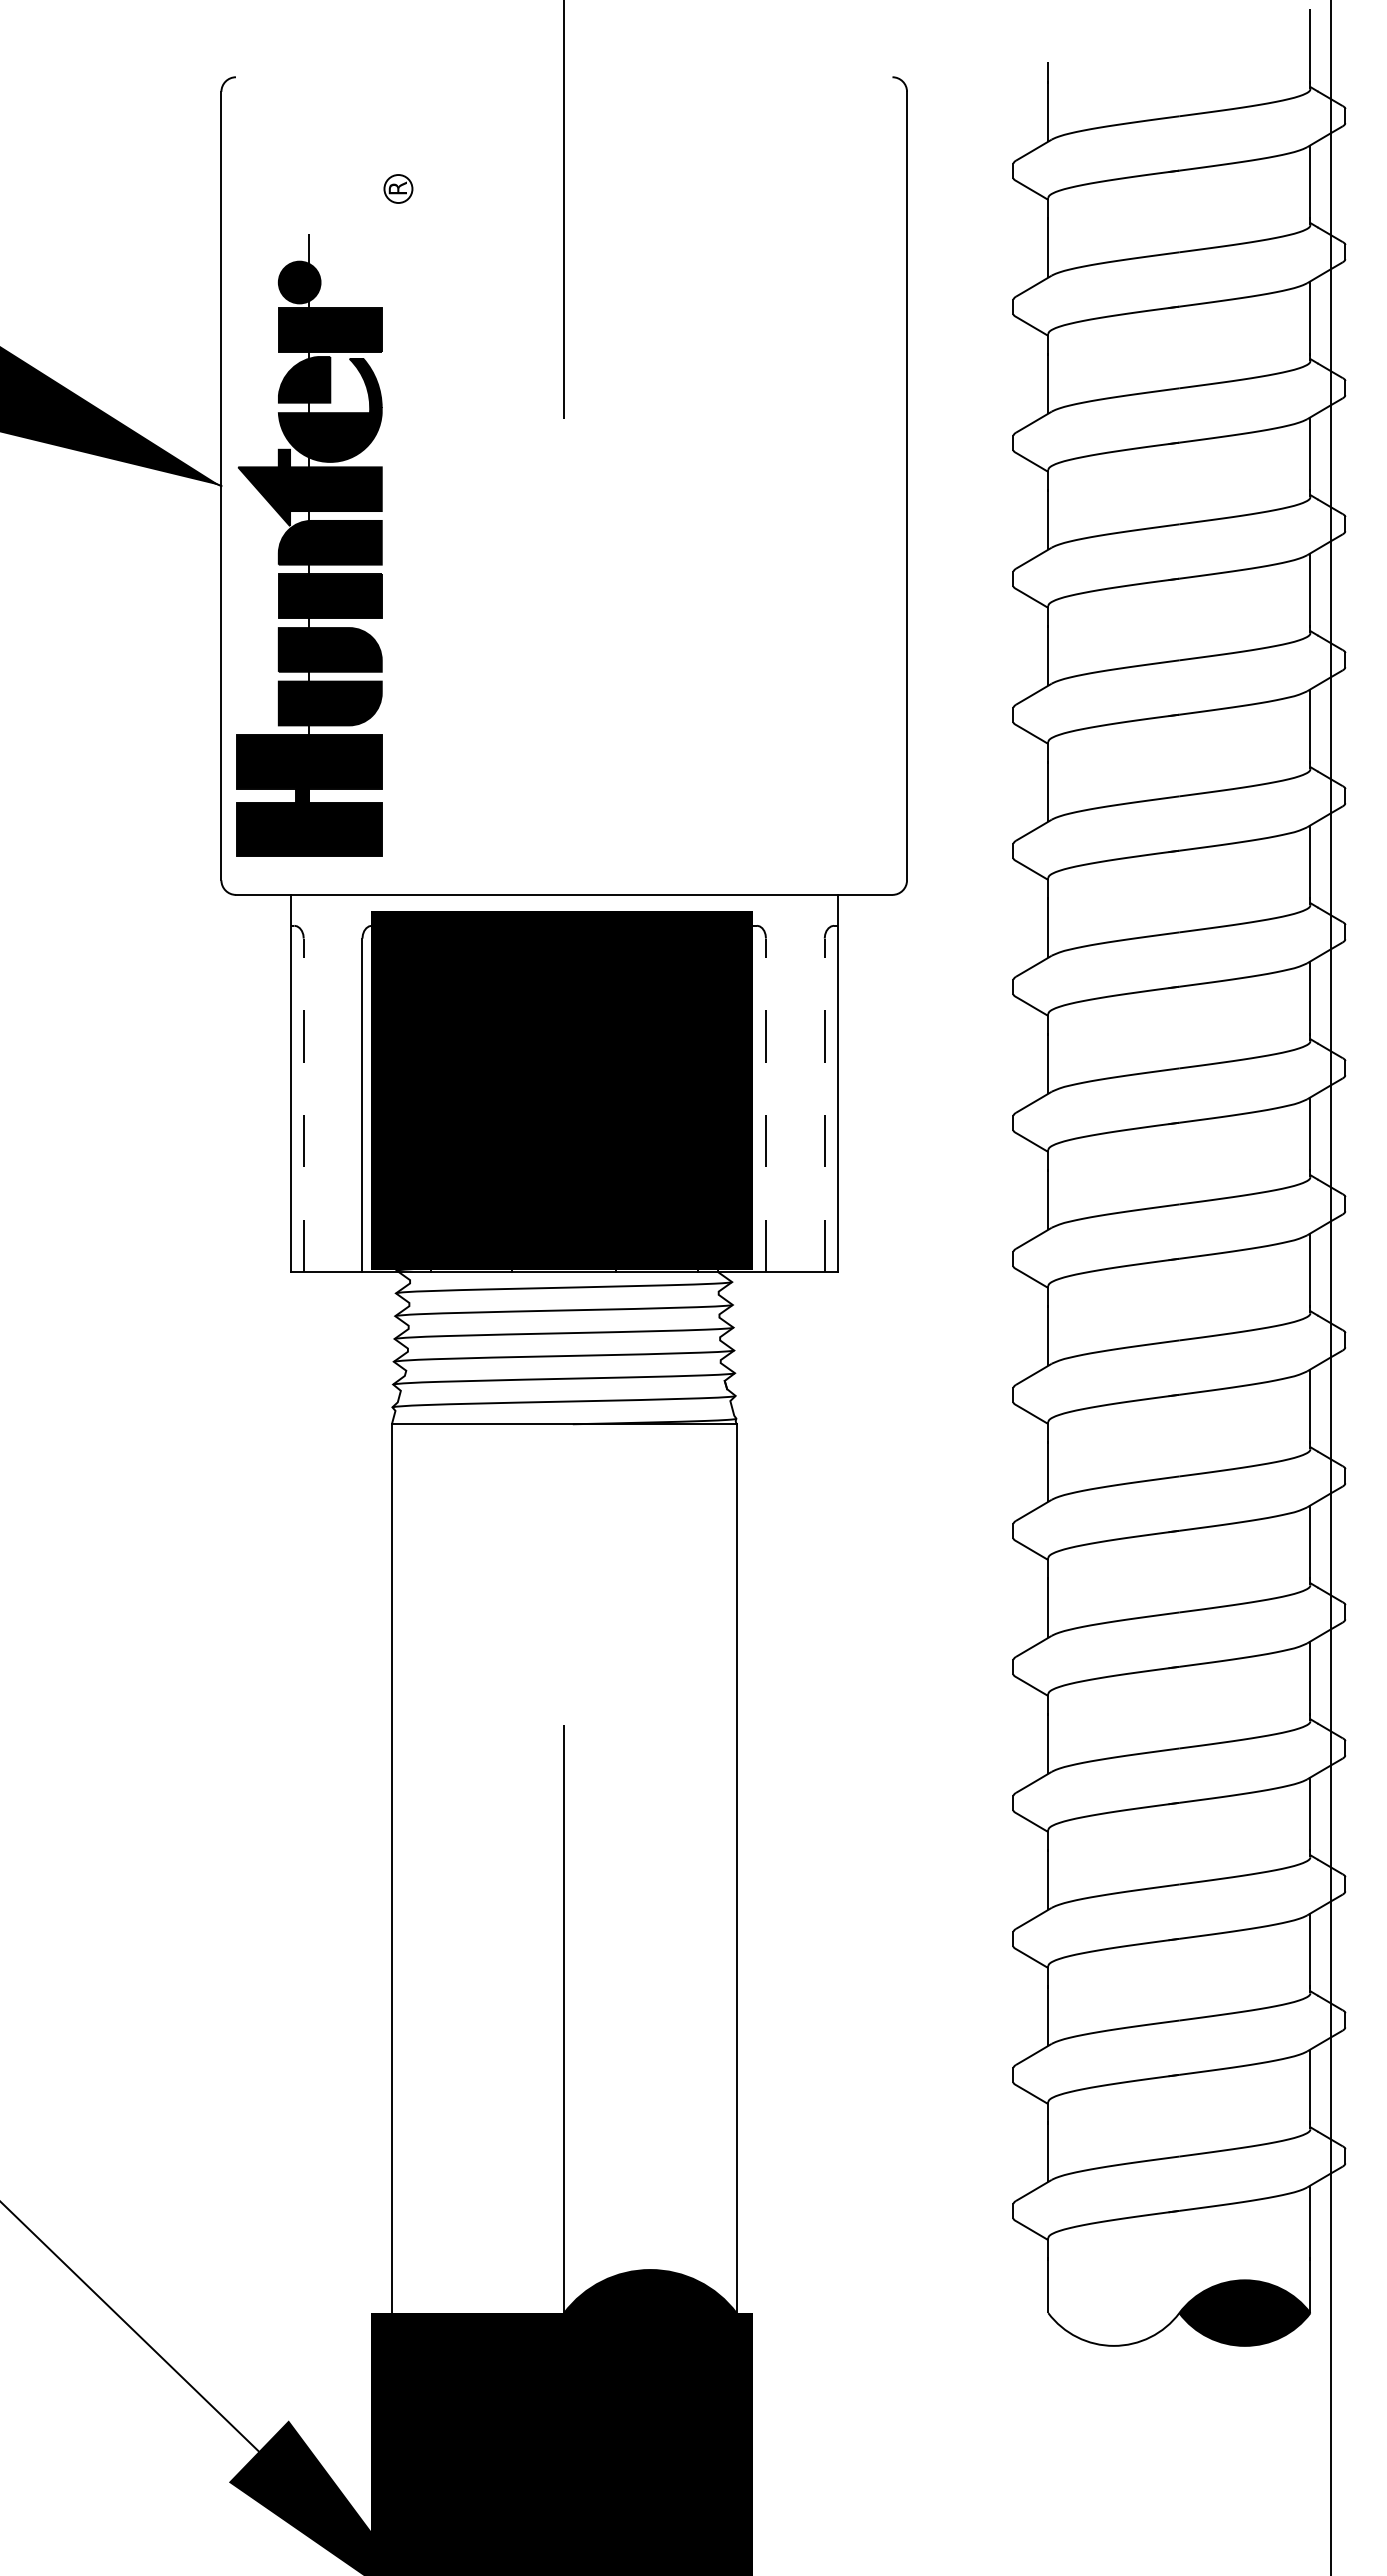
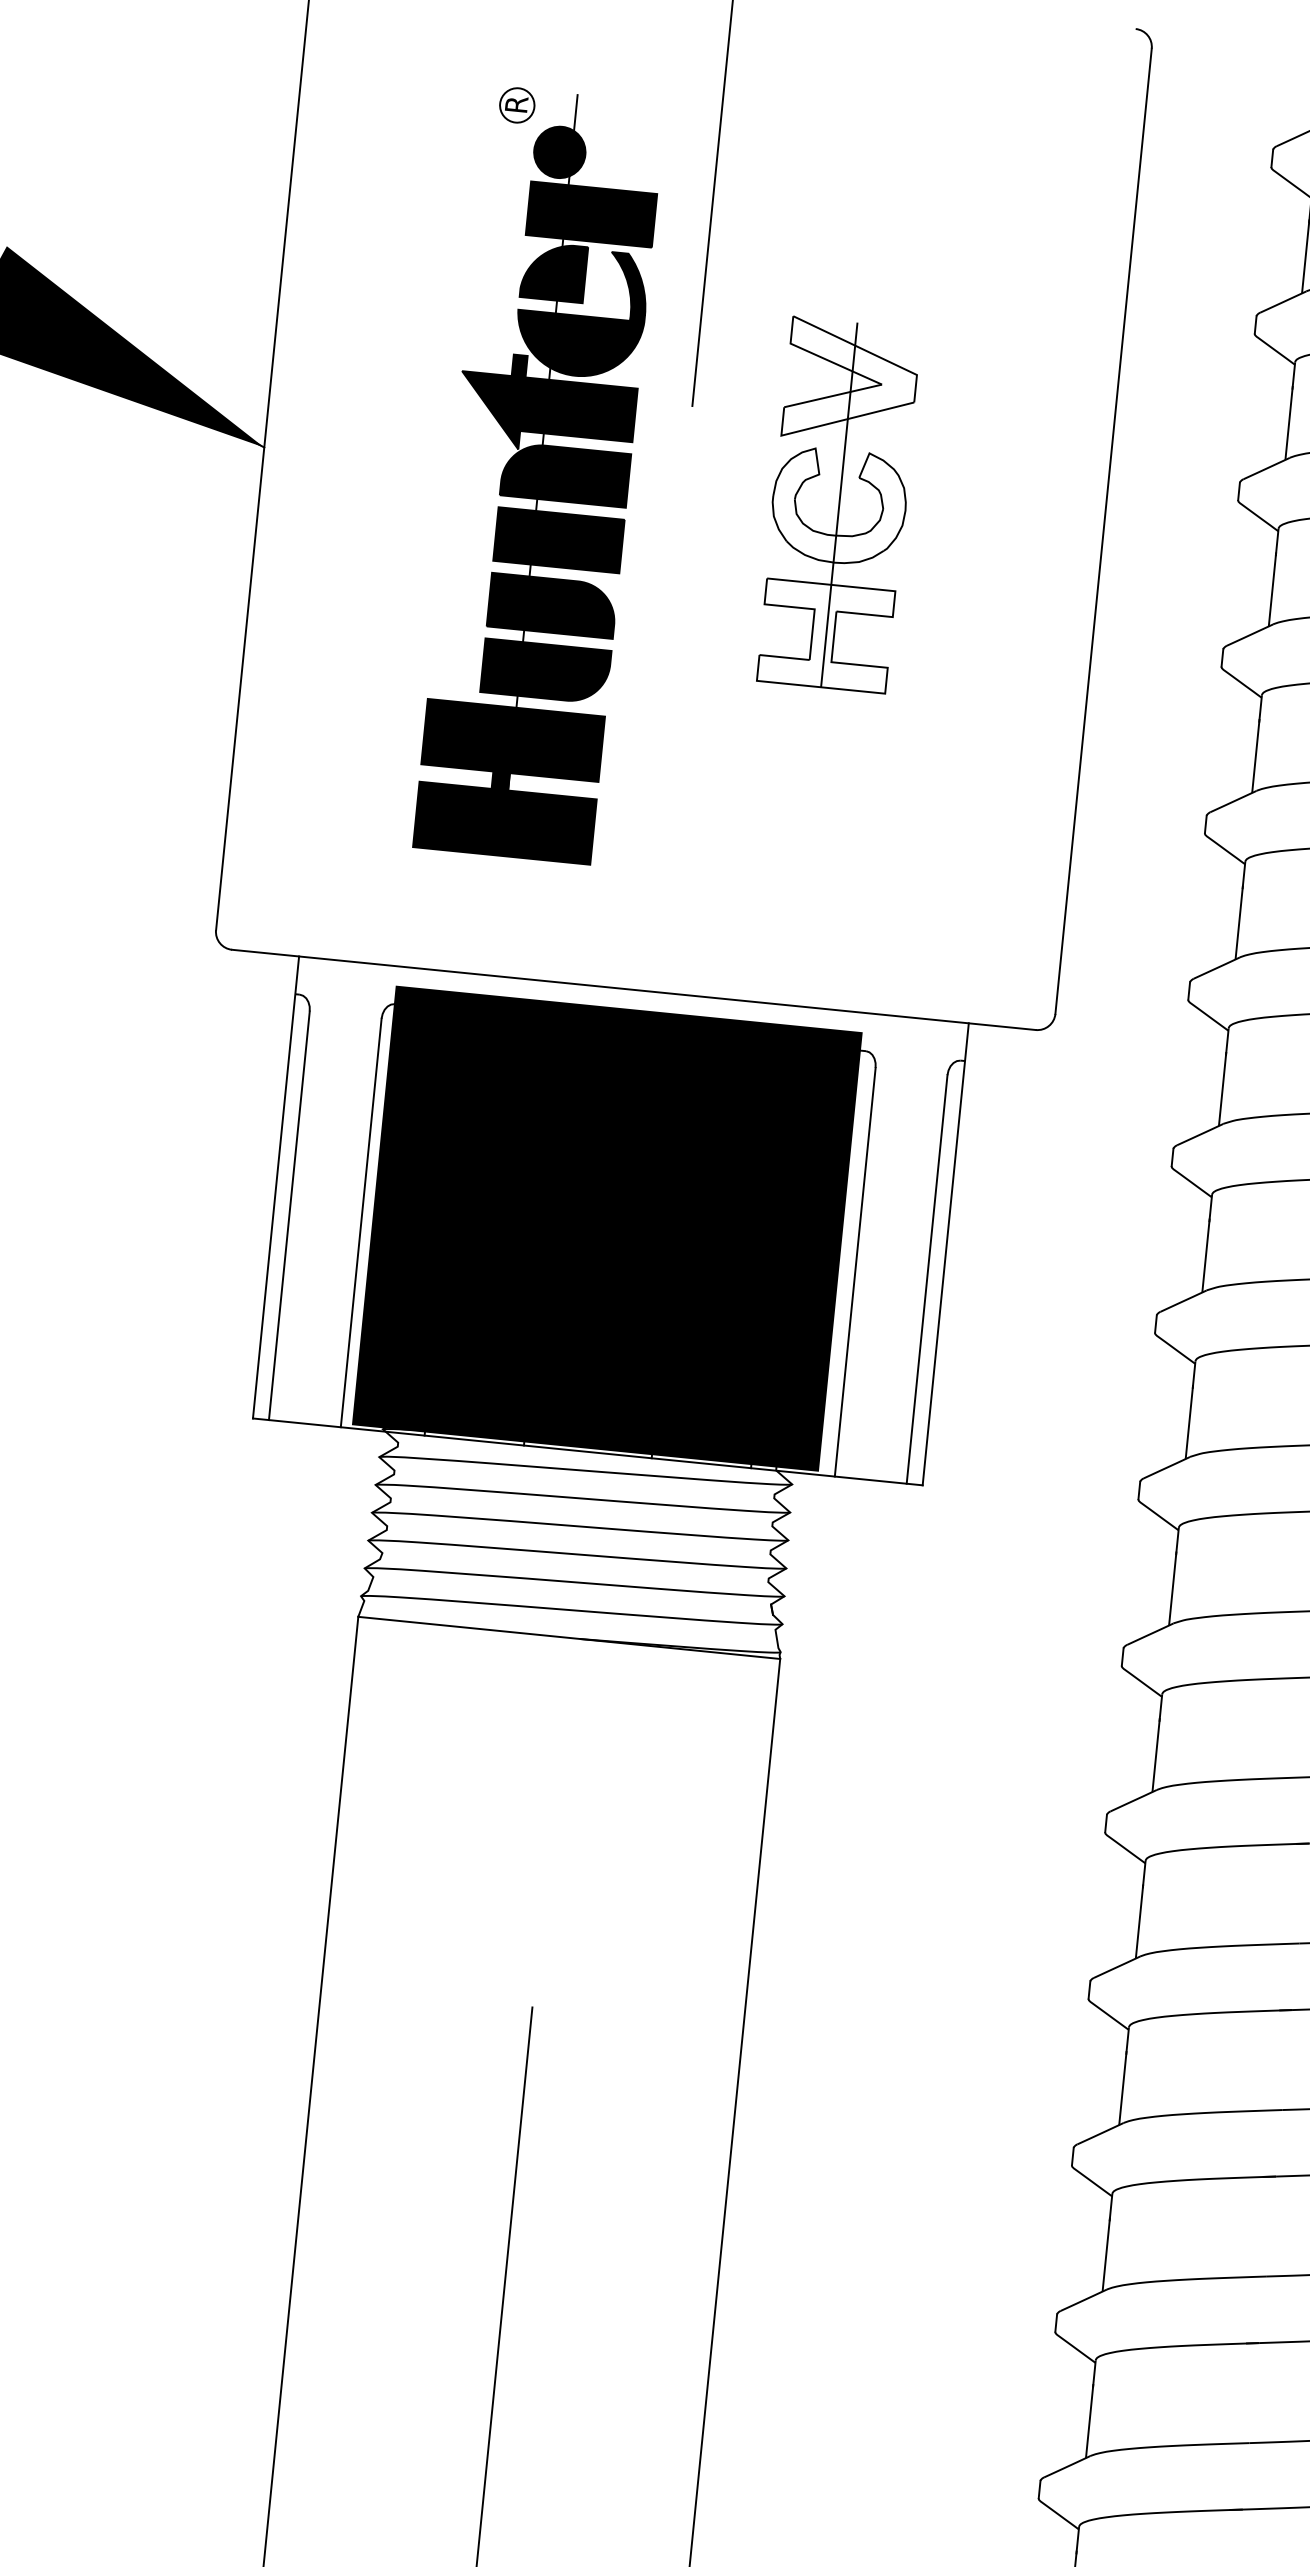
part: (691, 485) -> (839, 504), added
part: (309, 545) -> (539, 475), moved
line: (303, 1105) -> (289, 1215), dashed -> solid
line: (766, 1105) -> (855, 1272), dashed -> solid
line: (824, 1105) -> (926, 1279), dashed -> solid

